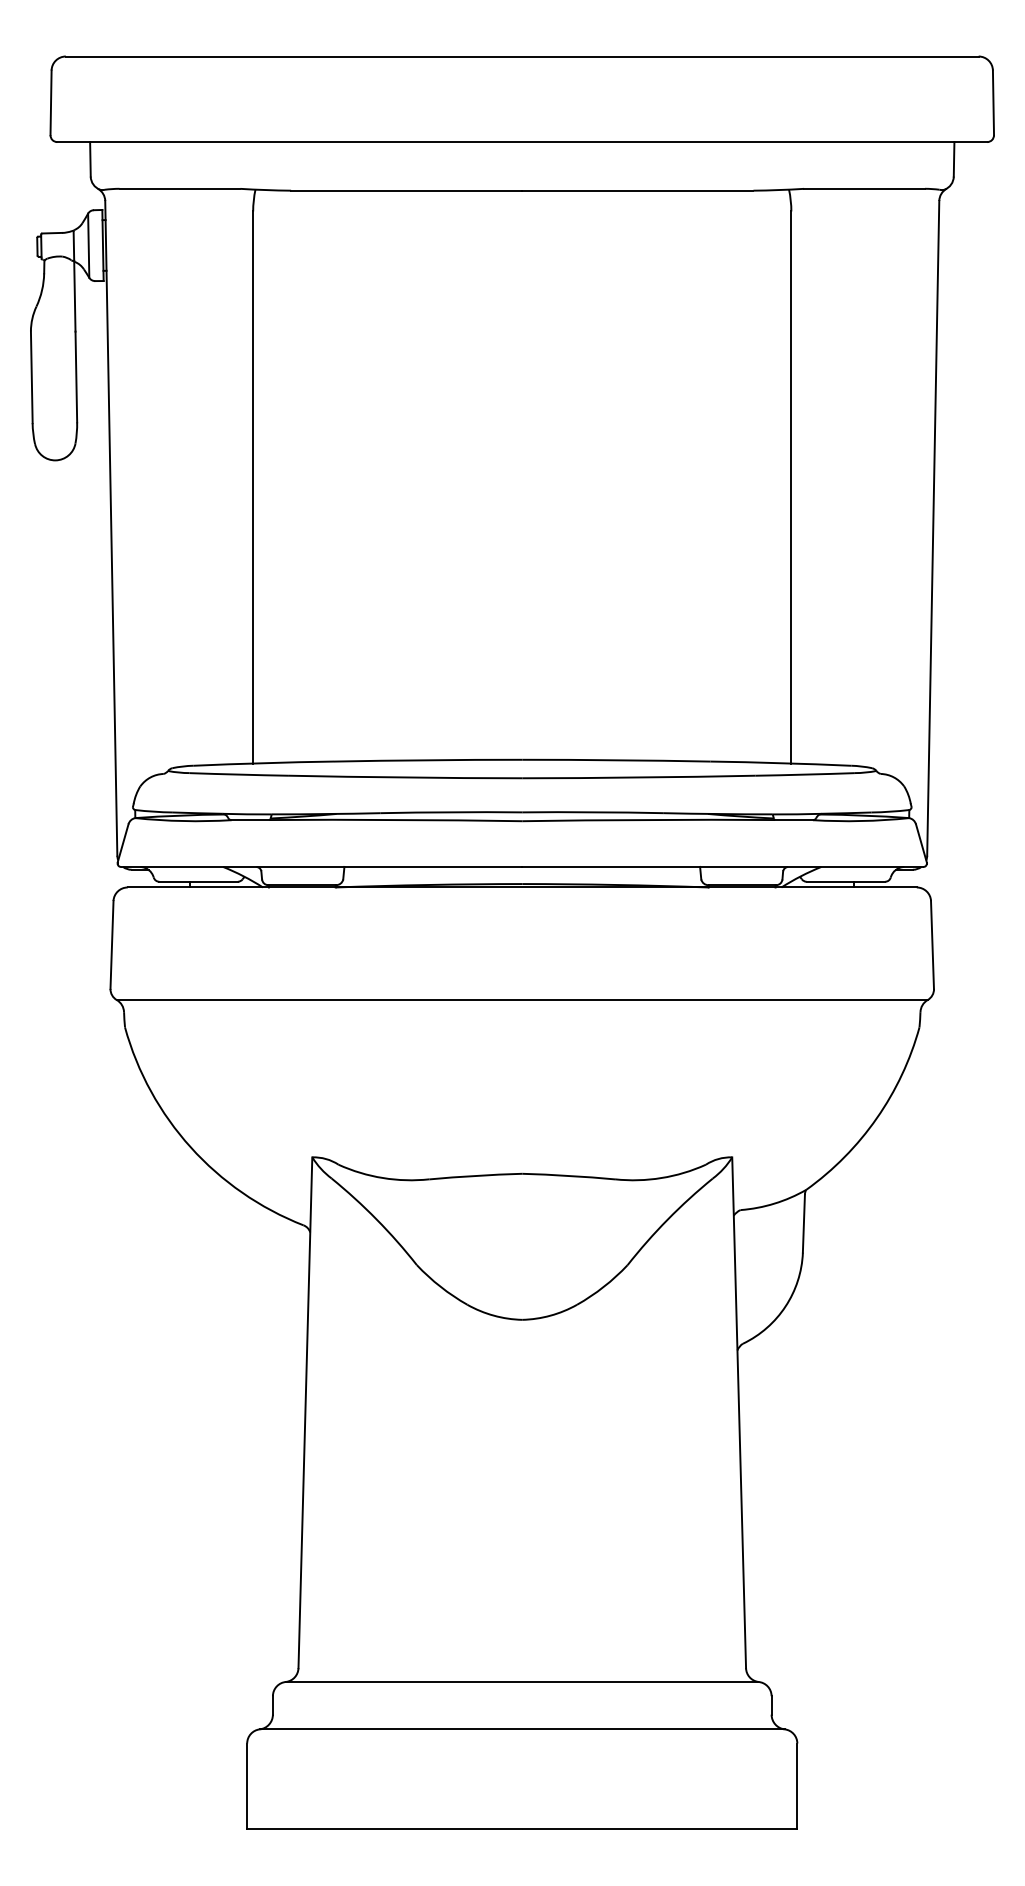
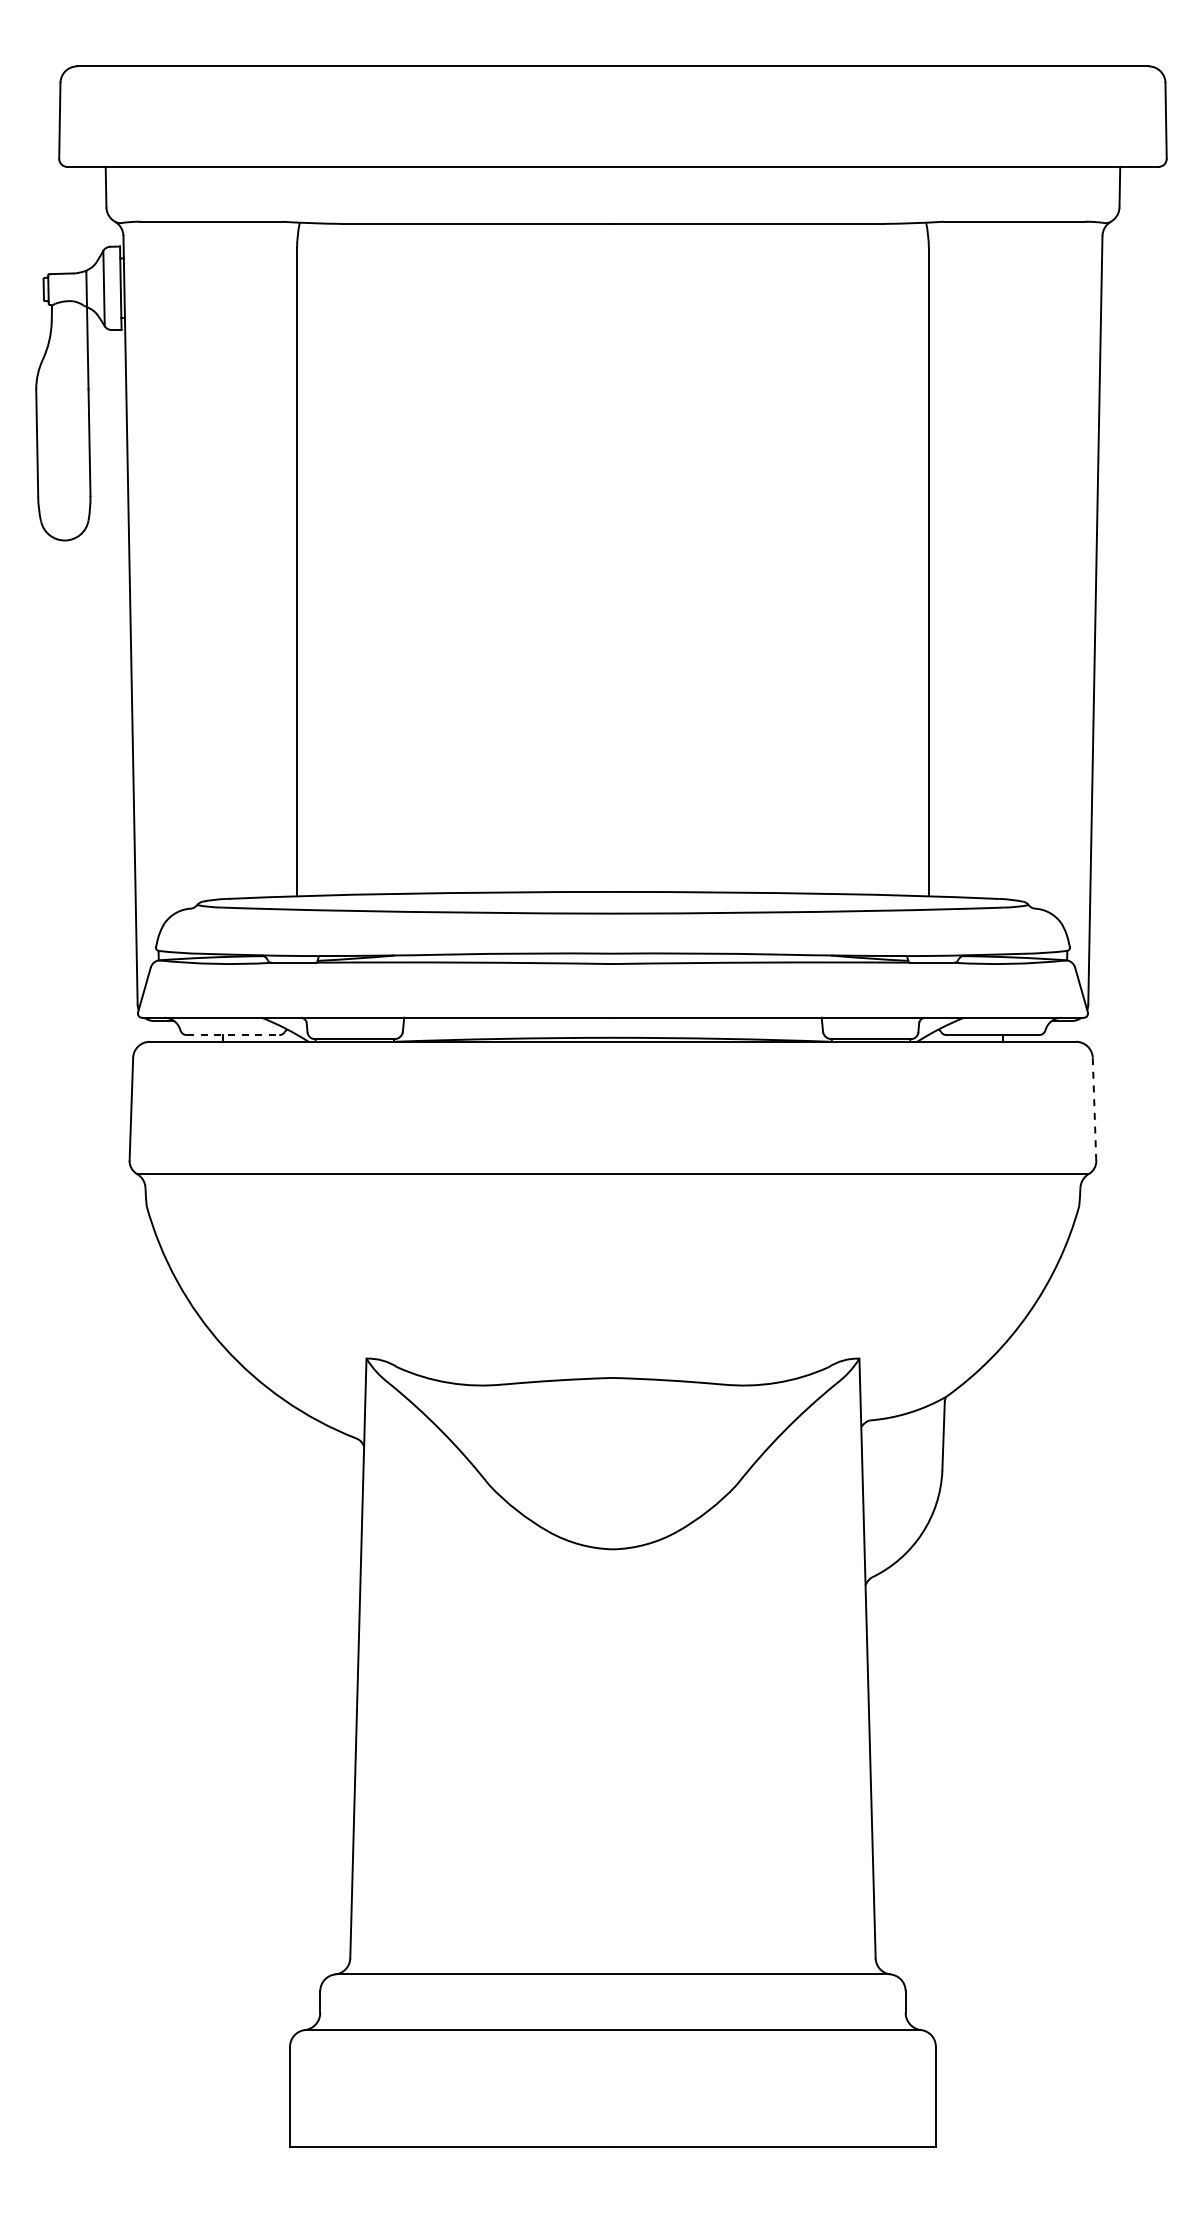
line: (199, 882) -> (233, 1035), solid -> dashed
line: (932, 945) -> (1094, 1109), solid -> dashed

